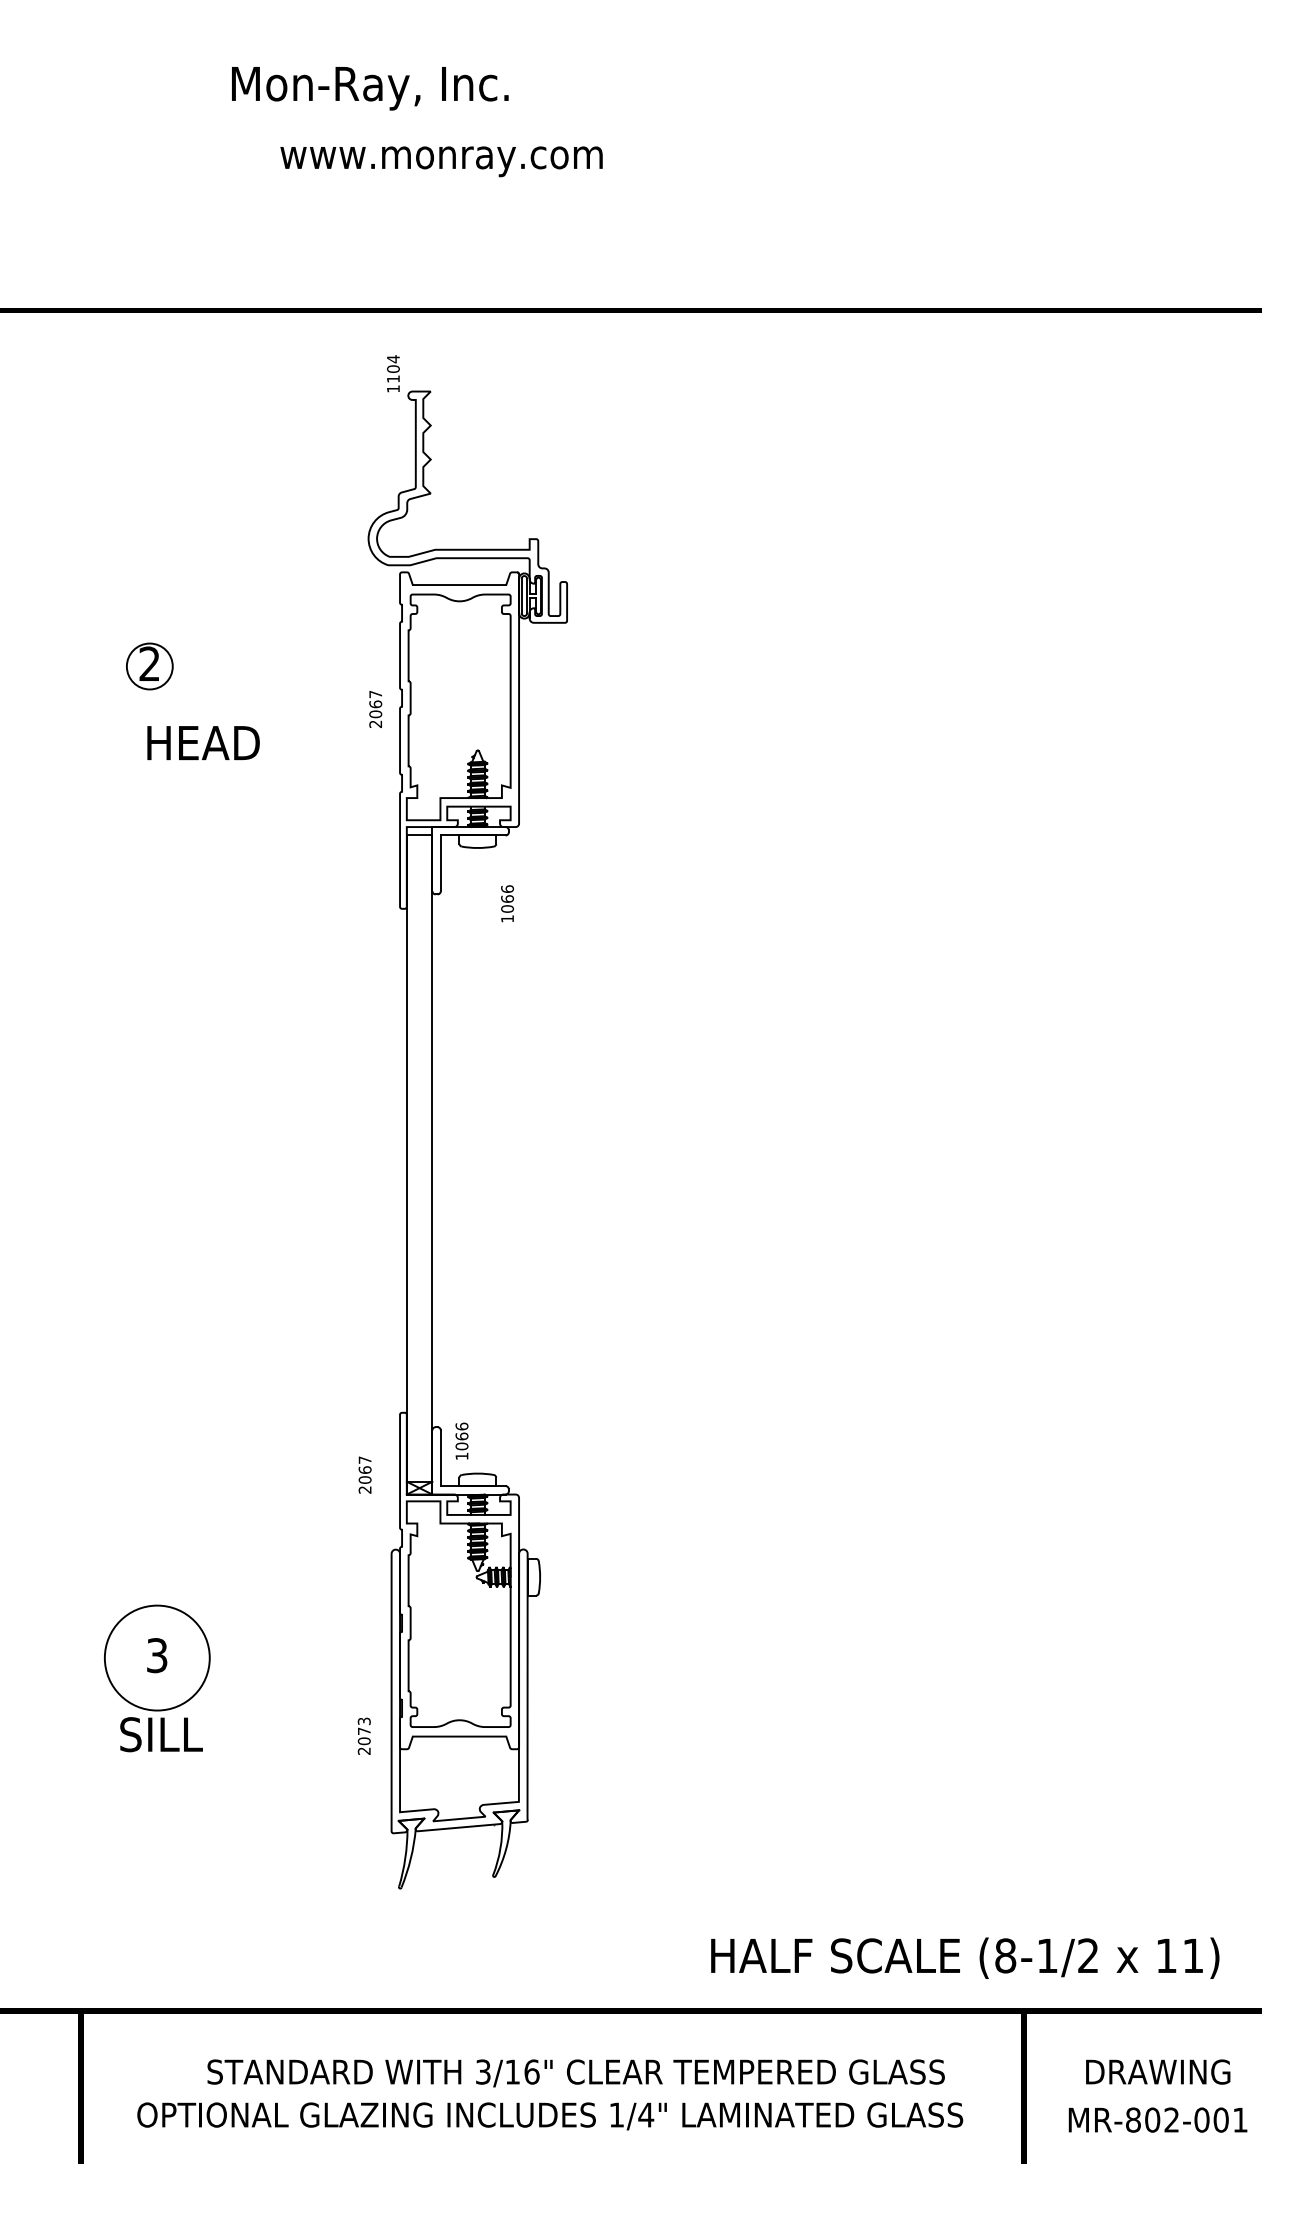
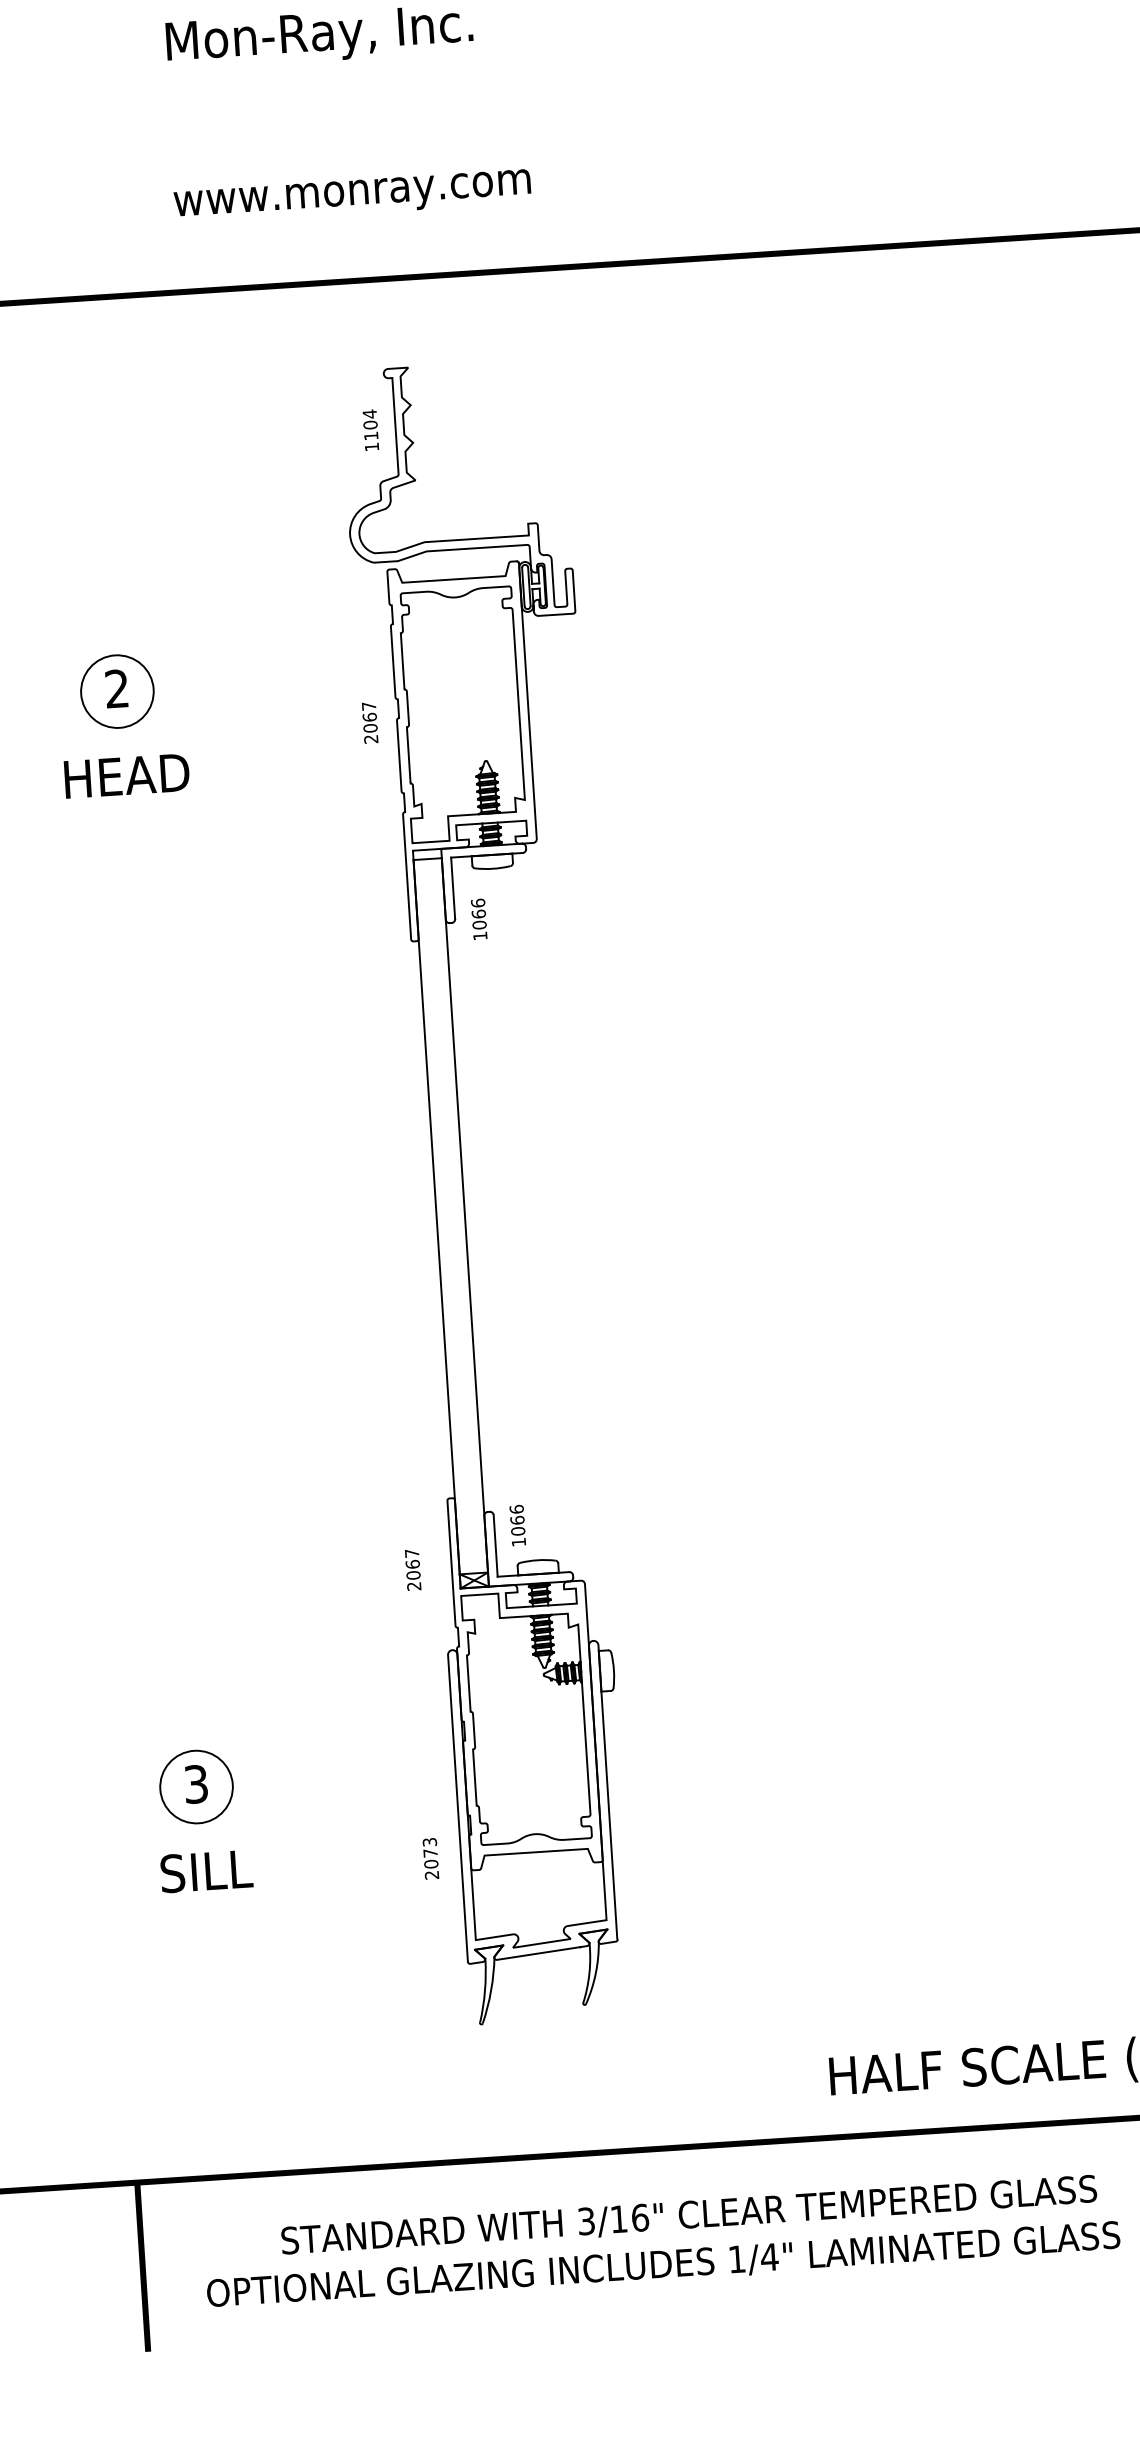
text: (441, 161) -> (352, 196), moved
text: (393, 373) -> (370, 429), moved
circle: (149, 666) -> (117, 691), size x1.43
text: (203, 743) -> (126, 776), moved
text: (507, 903) -> (479, 919), moved
circle: (157, 1657) -> (196, 1786), size x0.62

